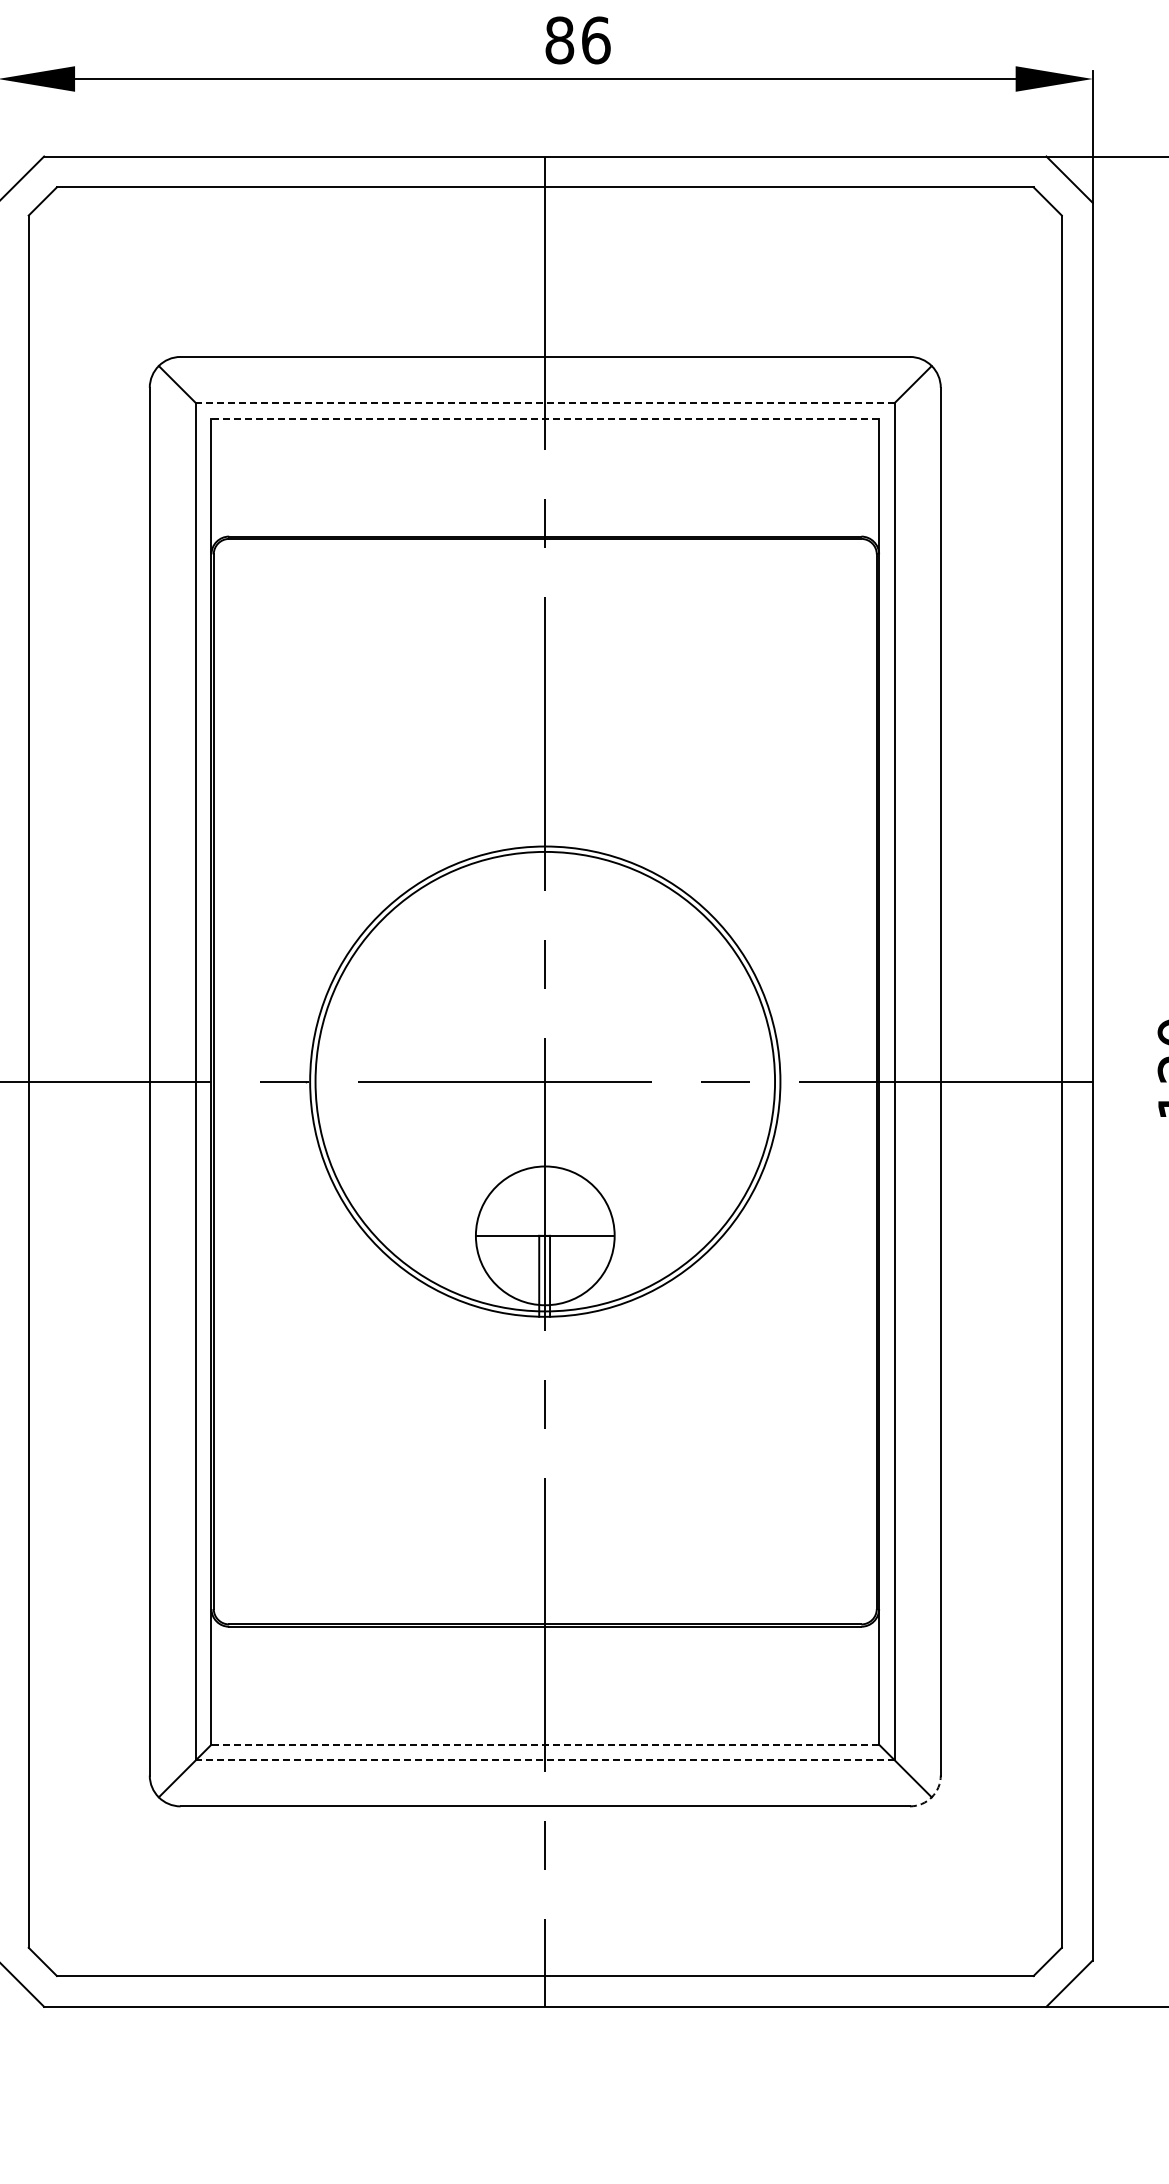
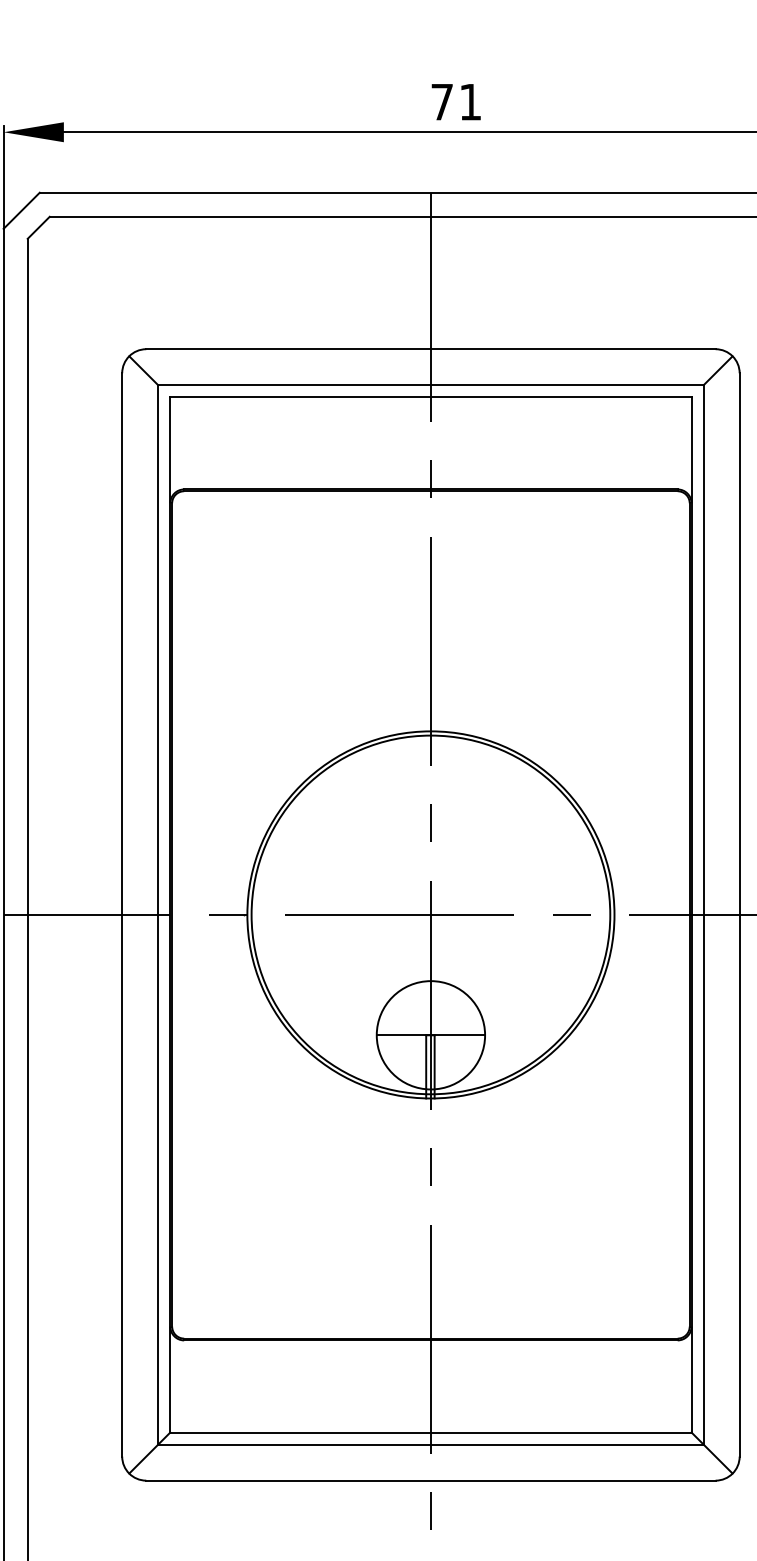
text: (577, 40) -> (456, 102), 86 -> 71
line: (544, 403) -> (430, 385), dashed -> solid
line: (545, 418) -> (431, 397), dashed -> solid
line: (545, 1744) -> (431, 1432), dashed -> solid
line: (544, 1760) -> (430, 1444), dashed -> solid
arc: (931, 1797) -> (732, 1473), dashed -> solid

